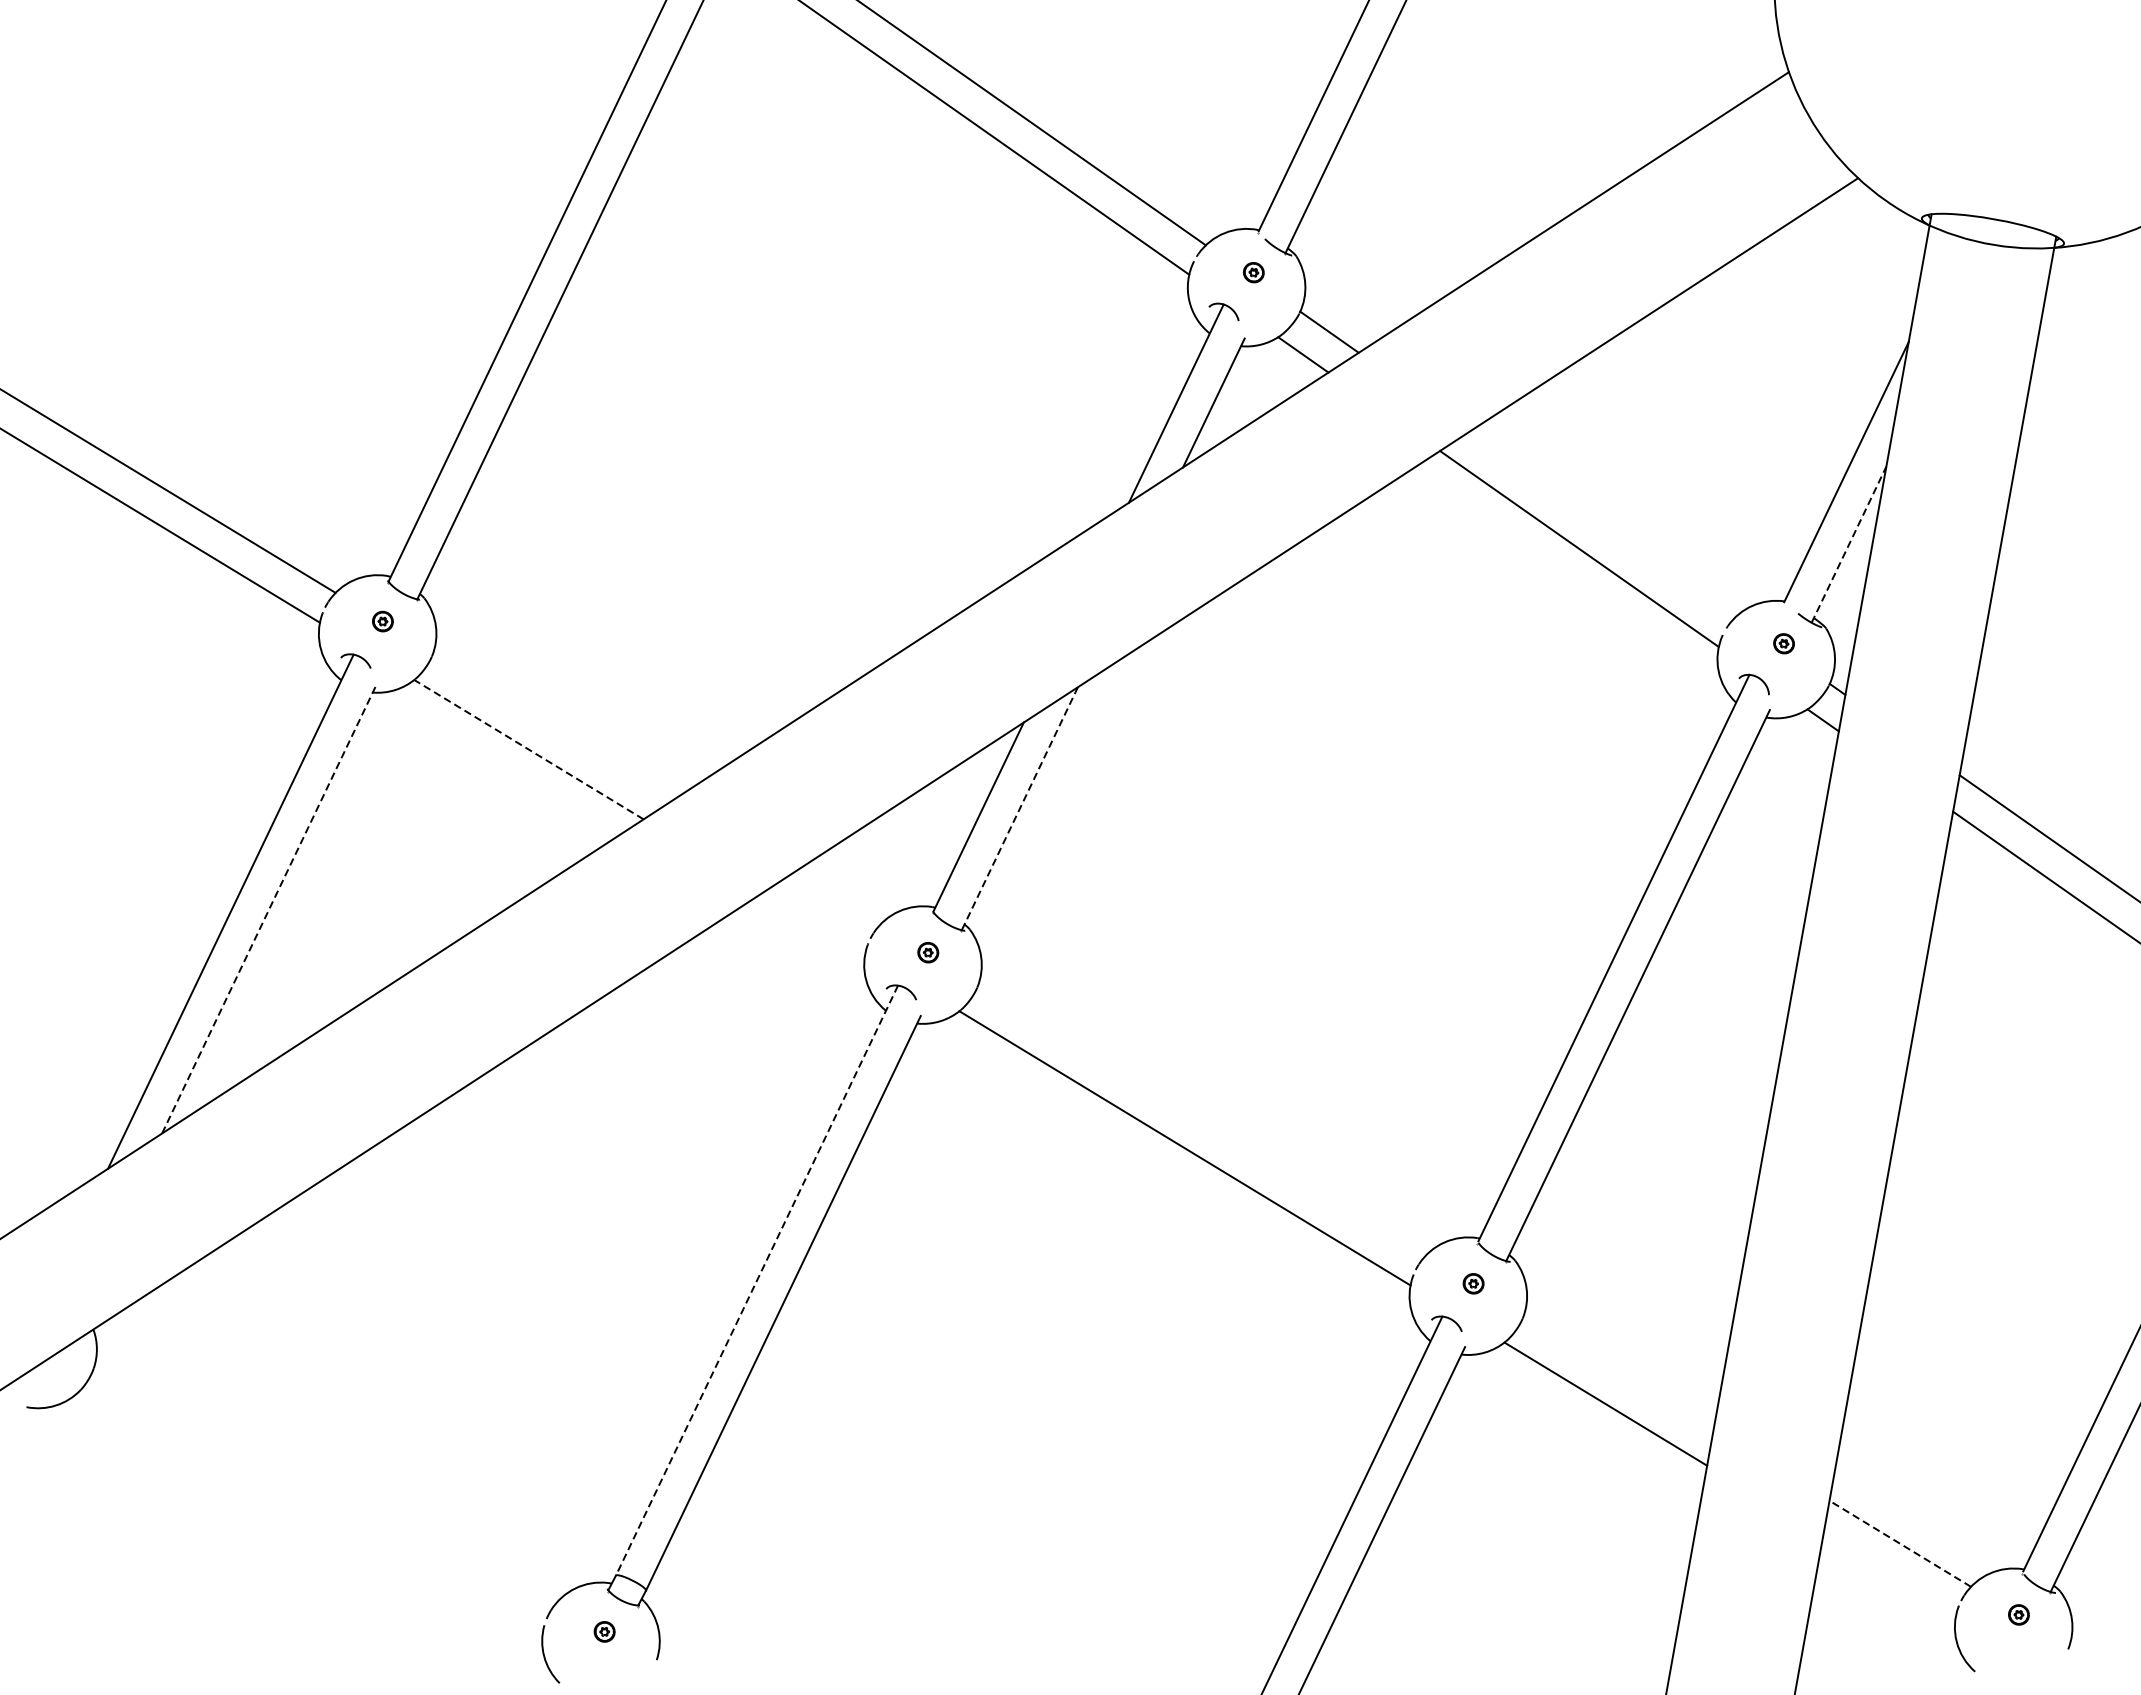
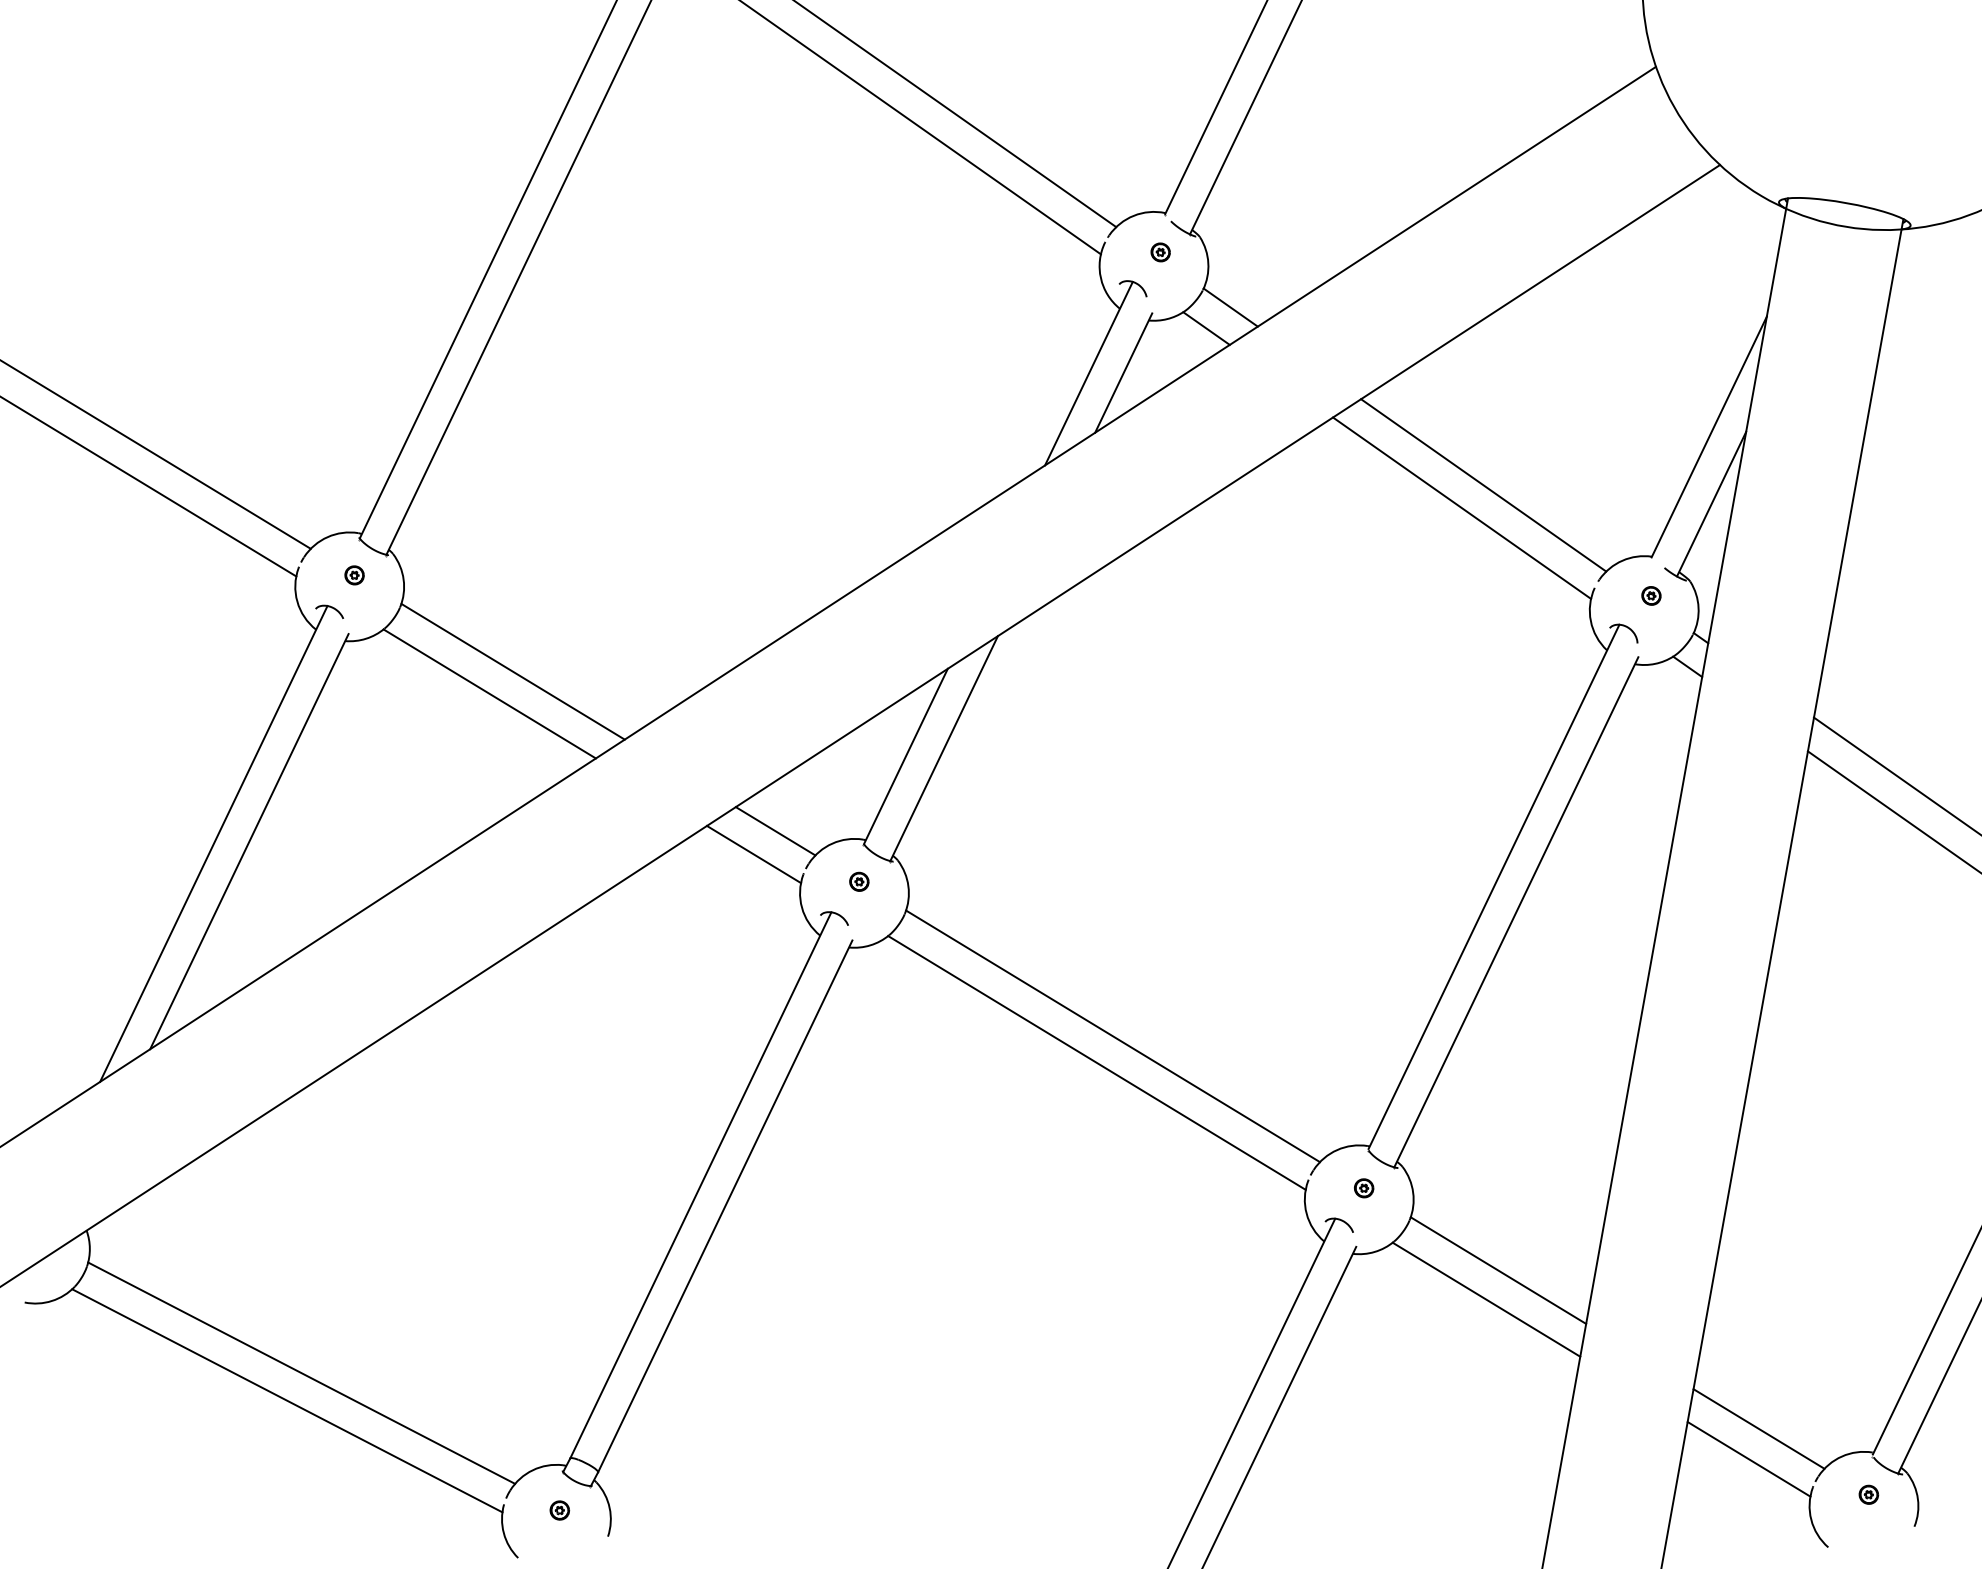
line: (1602, 524) -> (1483, 485), added
line: (1848, 543) -> (1711, 503), dashed -> solid
line: (553, 725) -> (512, 671), added
line: (528, 749) -> (489, 693), dashed -> solid
line: (1020, 808) -> (944, 748), dashed -> solid
line: (837, 898) -> (775, 831), added
line: (269, 909) -> (249, 841), dashed -> solid
line: (813, 923) -> (753, 854), added
line: (1201, 1119) -> (1112, 1036), added
line: (756, 1280) -> (700, 1185), dashed -> solid
line: (1618, 1372) -> (1498, 1270), added
line: (325, 1482) -> (301, 1372), added
line: (310, 1513) -> (287, 1400), added
line: (1900, 1543) -> (1759, 1428), dashed -> solid
line: (1888, 1576) -> (1748, 1459), added

